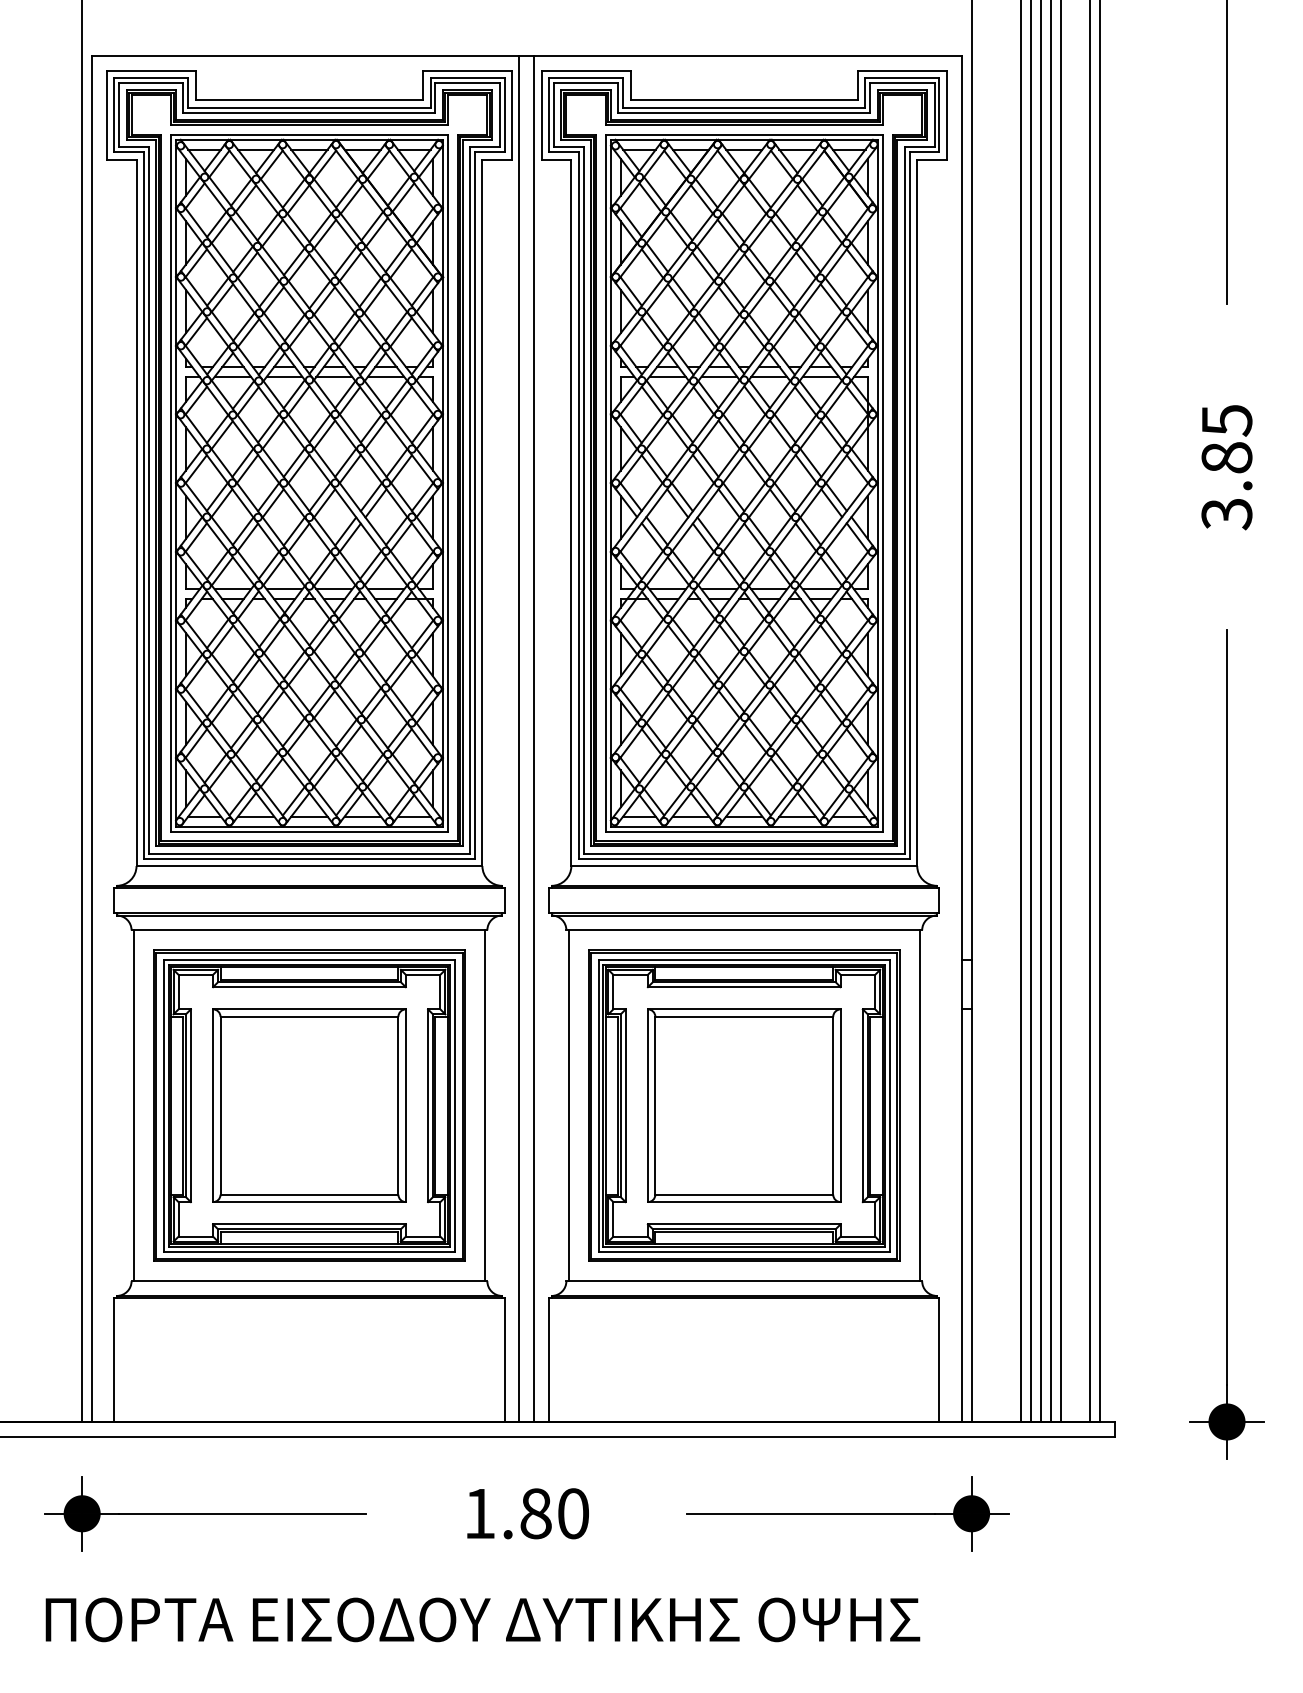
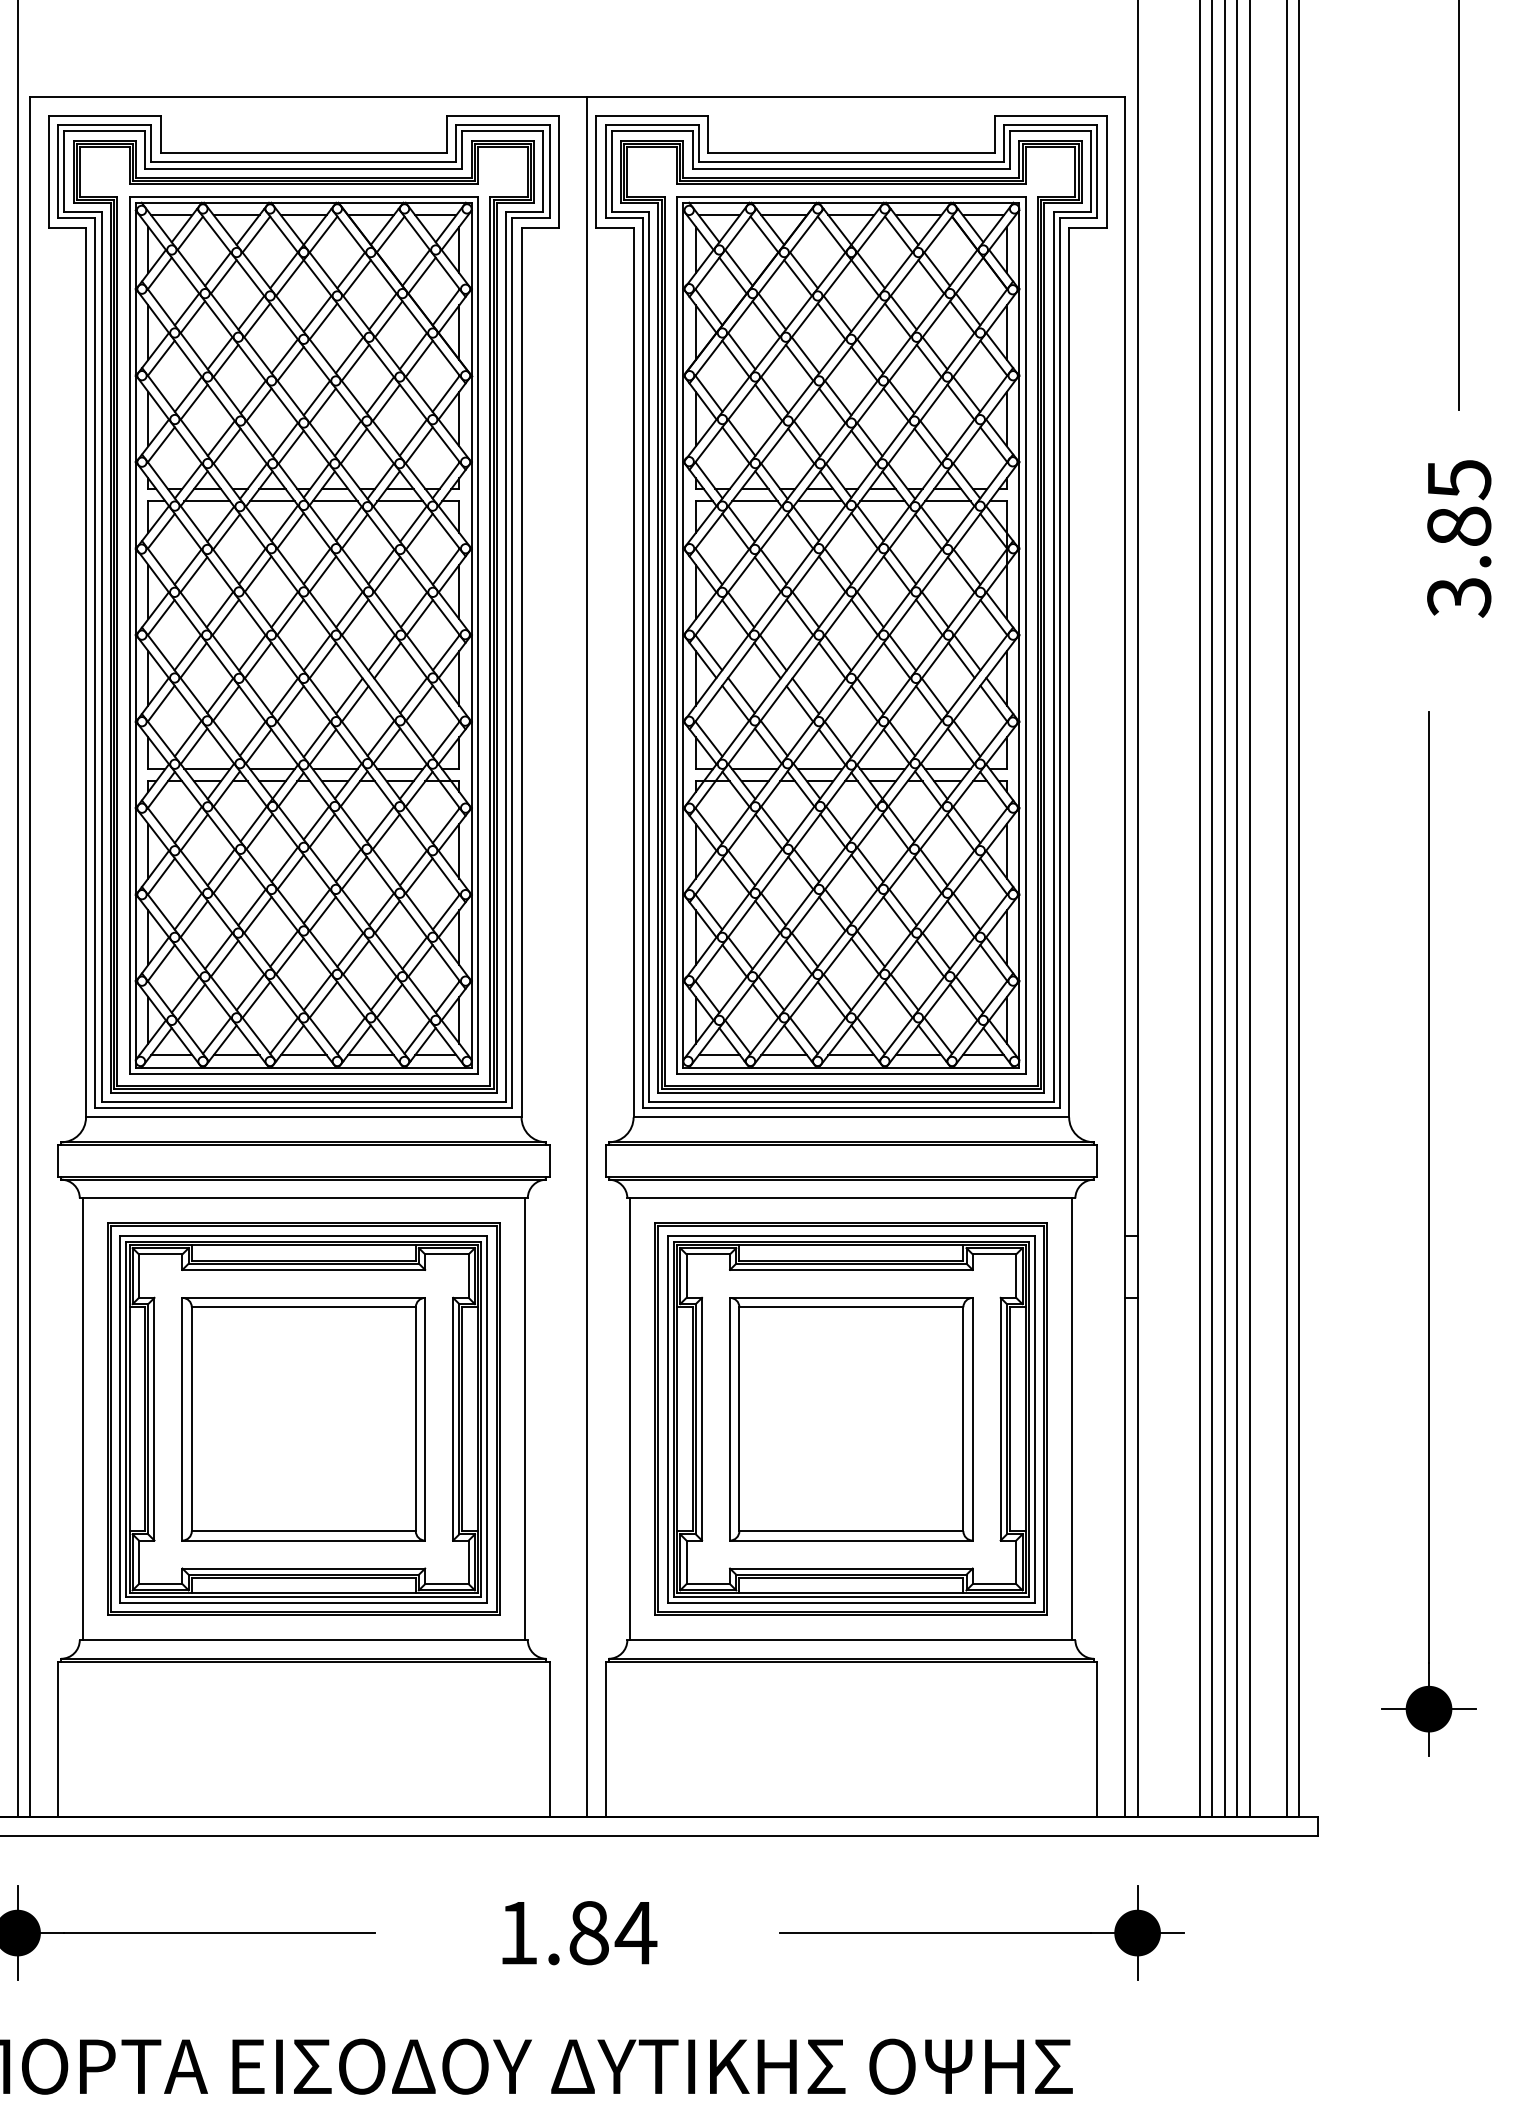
text: (1226, 467) -> (1458, 538), moved
line: (519, 738) -> (568, 956), removed
part: (1226, 1044) -> (1428, 1233), moved
text: (573, 1513) -> (636, 1932), 1.80 -> 1.84

